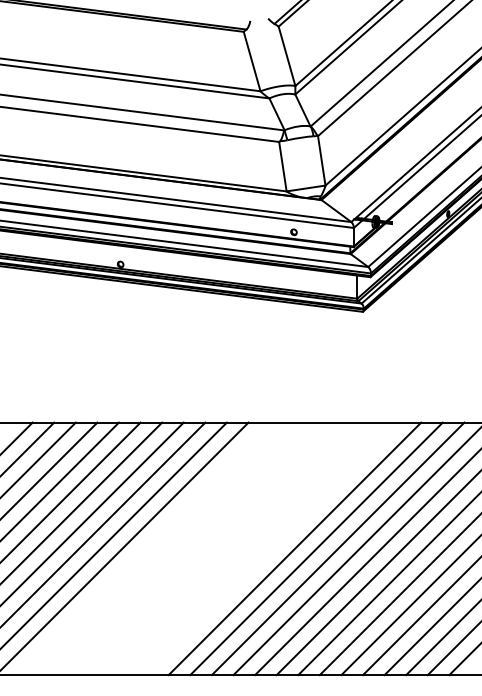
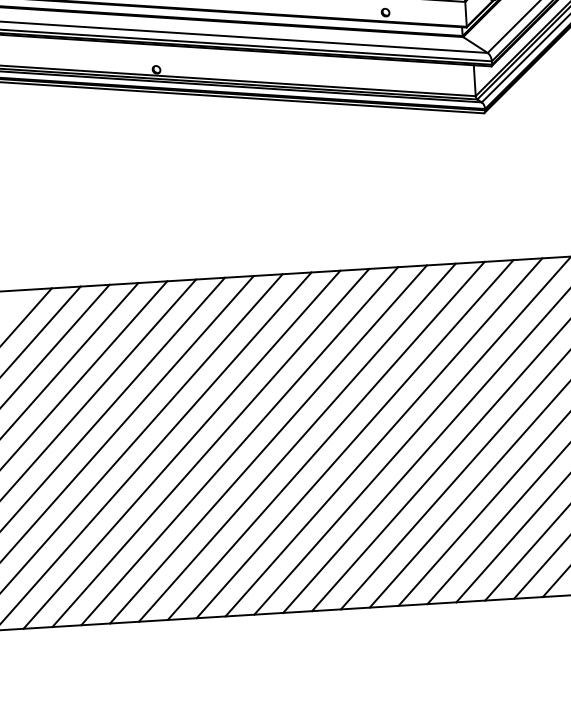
line: (143, 548) -> (210, 447), added
line: (165, 548) -> (239, 445), added
line: (186, 548) -> (267, 444), added
line: (208, 548) -> (297, 442), added
line: (229, 548) -> (325, 440), added
line: (251, 548) -> (354, 438), added
line: (273, 548) -> (384, 436), added

